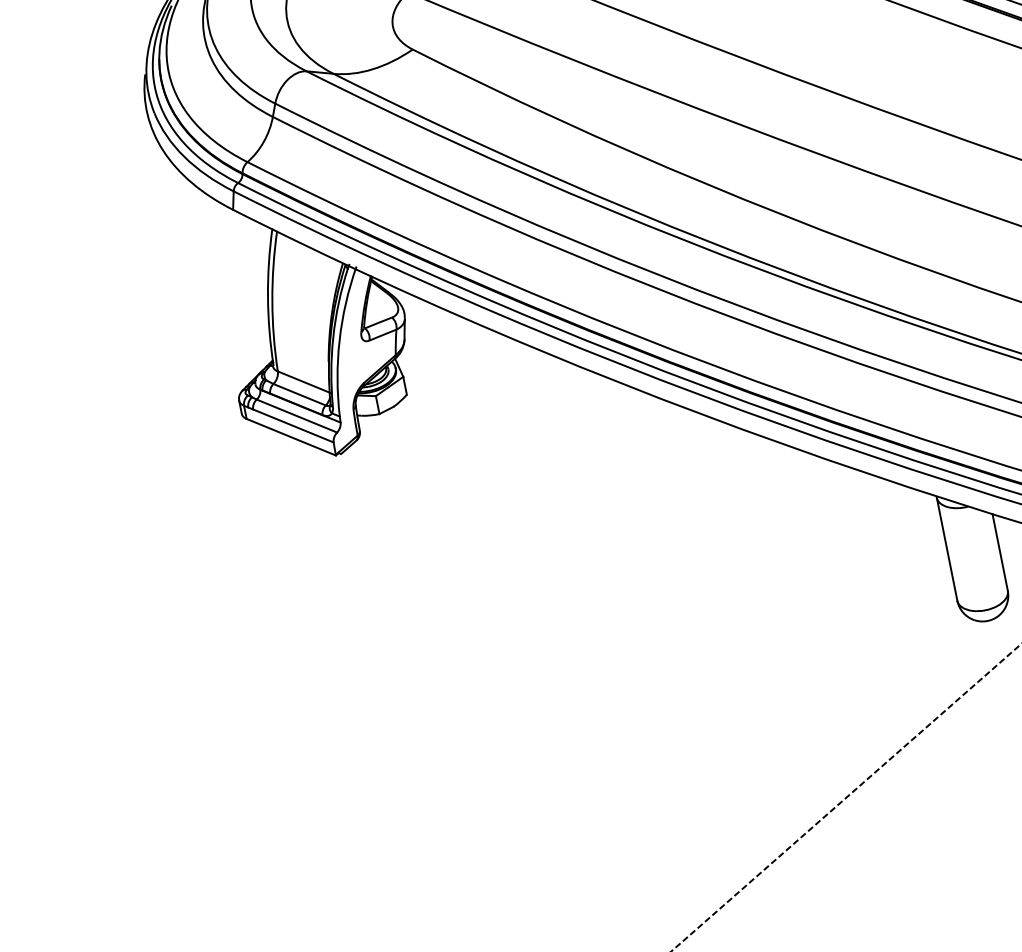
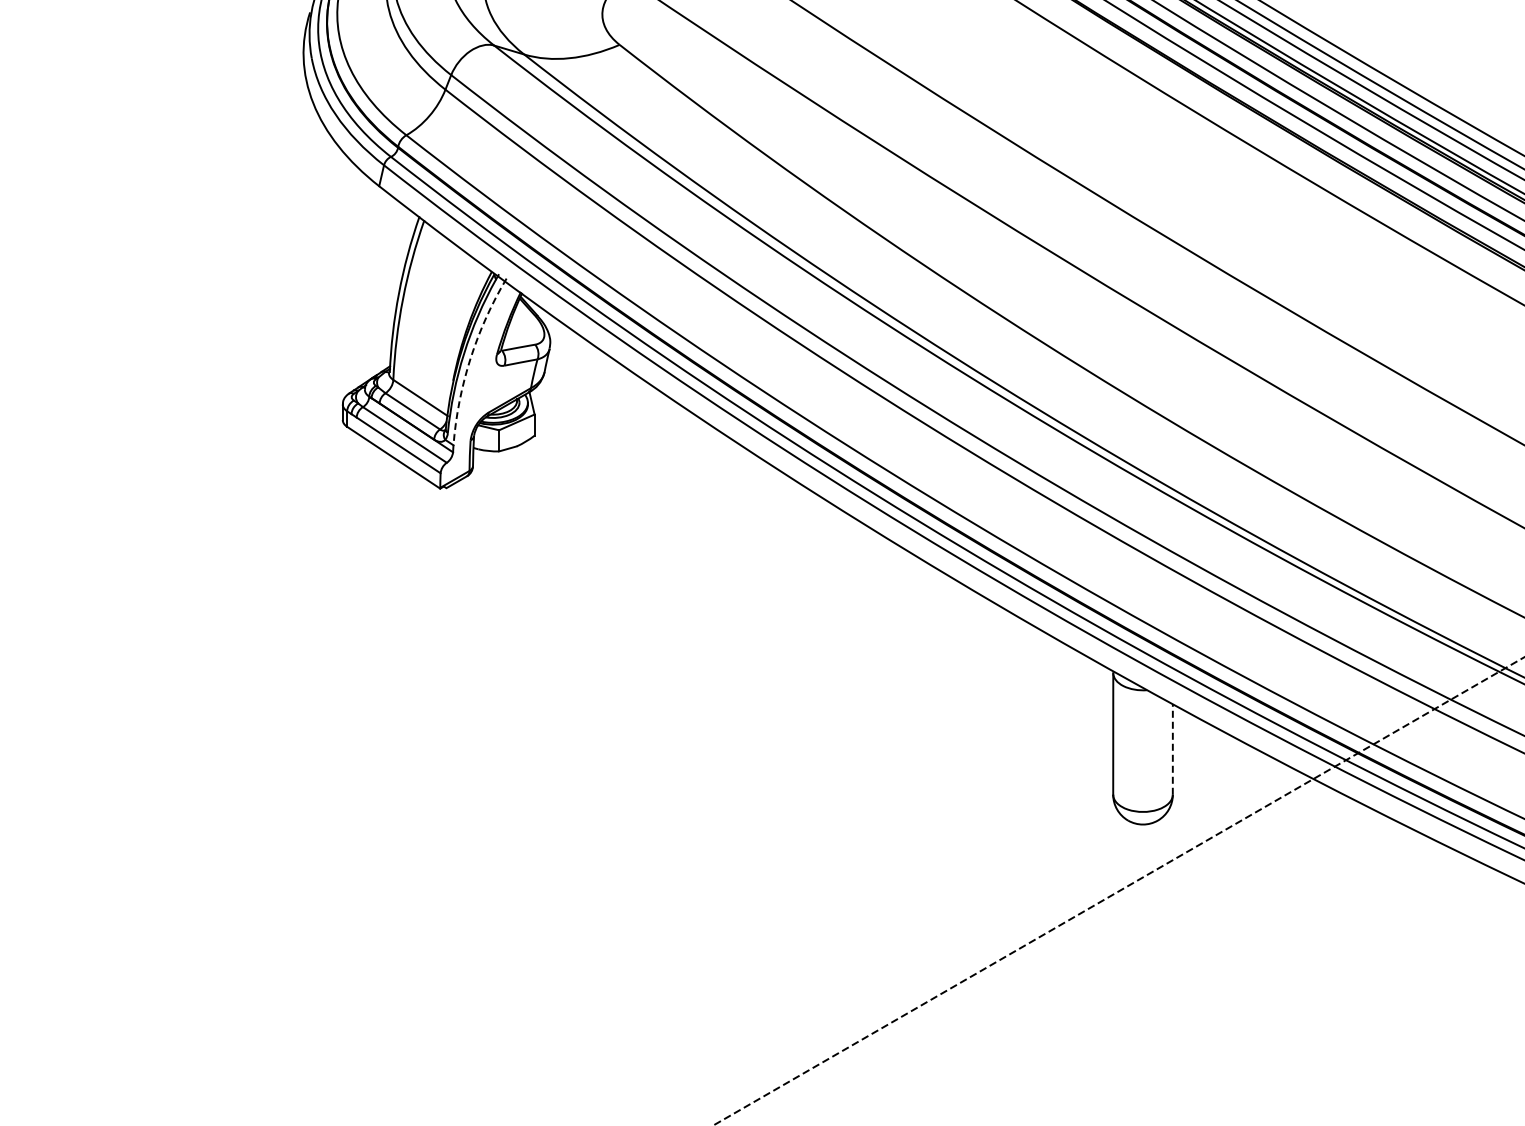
arc: (339, 340) -> (470, 358), solid -> dashed
line: (999, 552) -> (1172, 749), solid -> dashed

